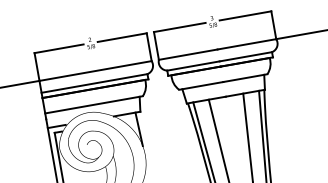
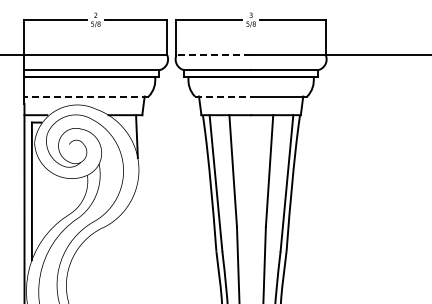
line: (188, 55) -> (213, 55), solid -> dashed
line: (201, 85) -> (223, 96), solid -> dashed
line: (93, 104) -> (86, 96), solid -> dashed

